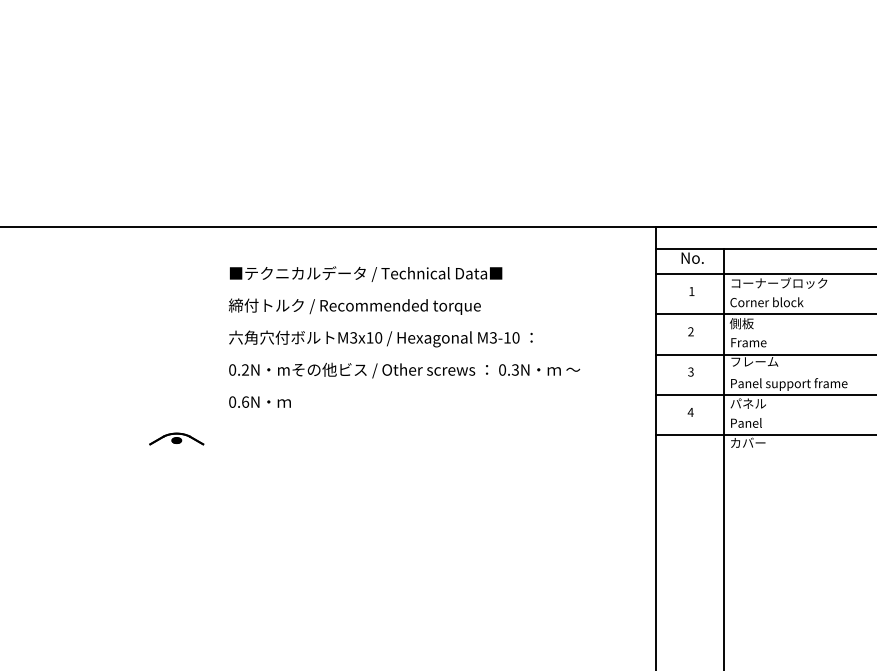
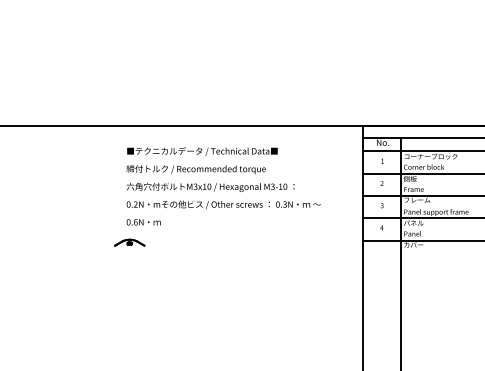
part: (176, 438) -> (129, 242), moved

